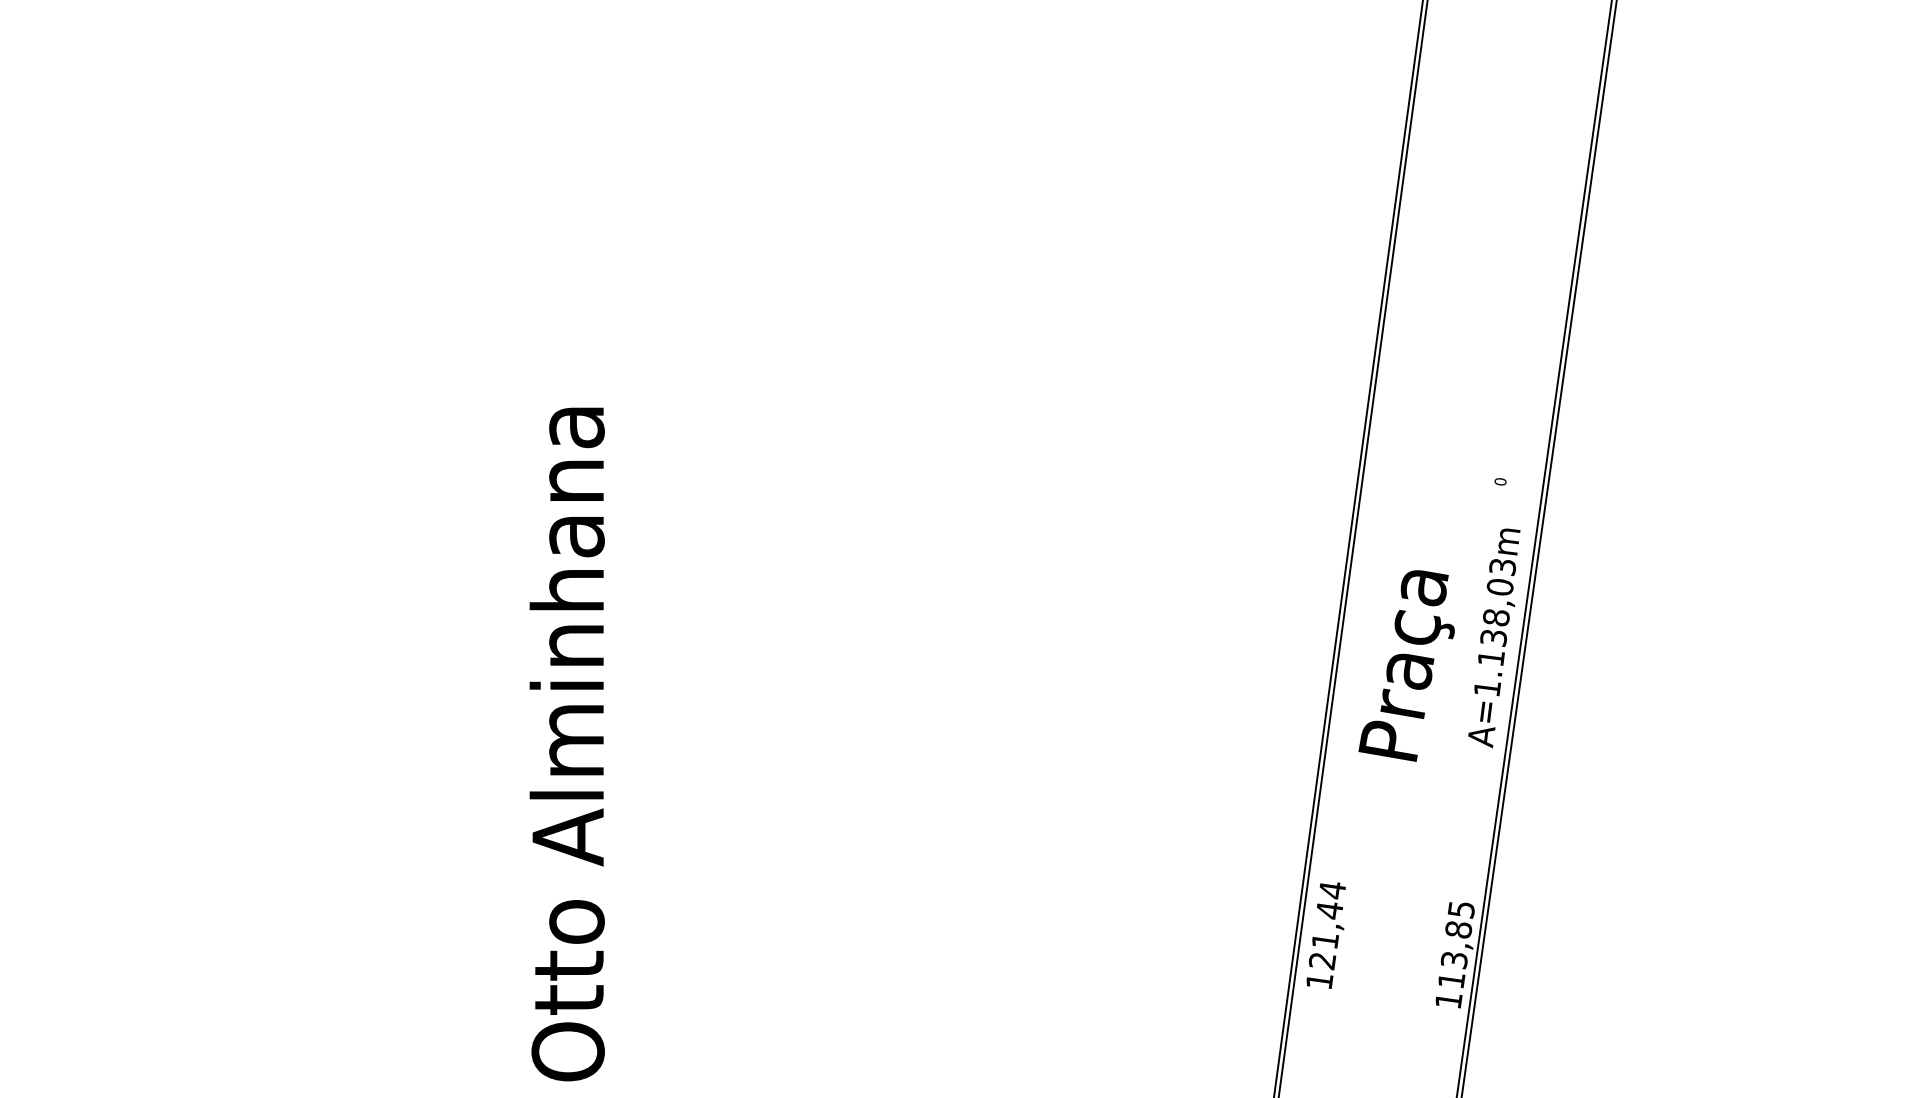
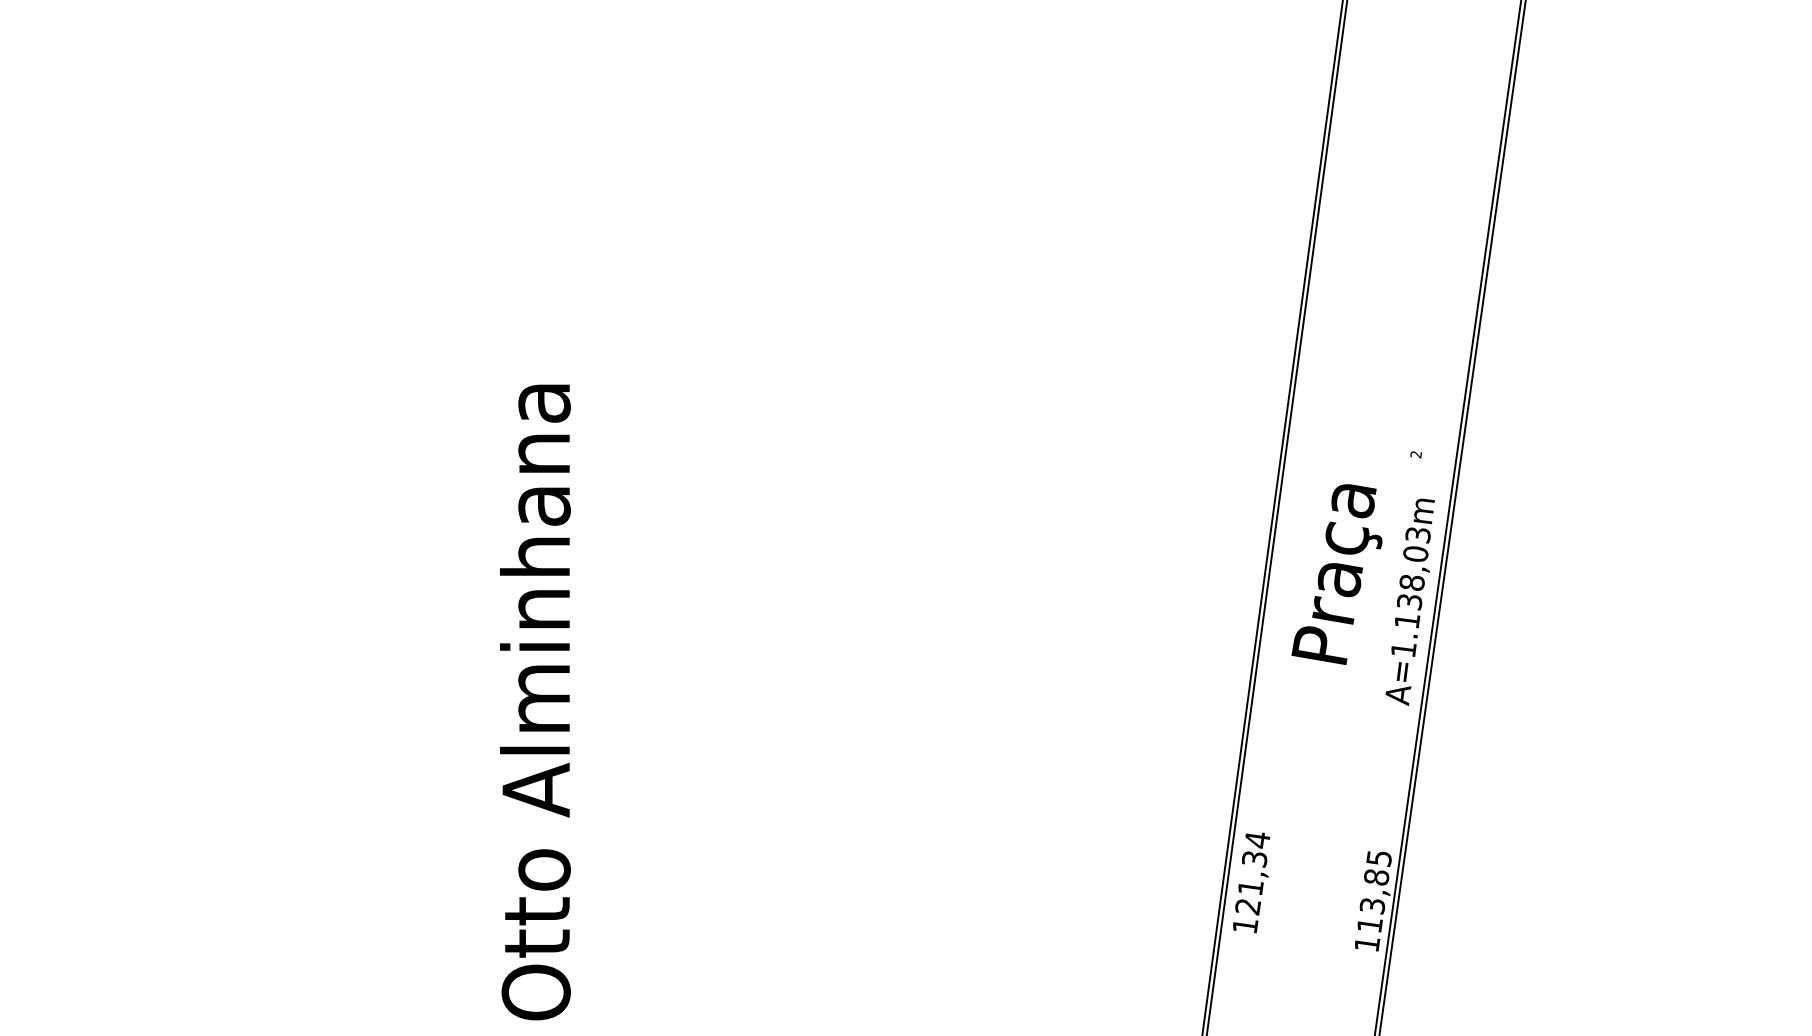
text: (1500, 481) -> (1416, 454), 0 -> 2
text: (1406, 665) -> (1336, 574), moved
text: (1329, 910) -> (1254, 859), 121,44 -> 121,34

